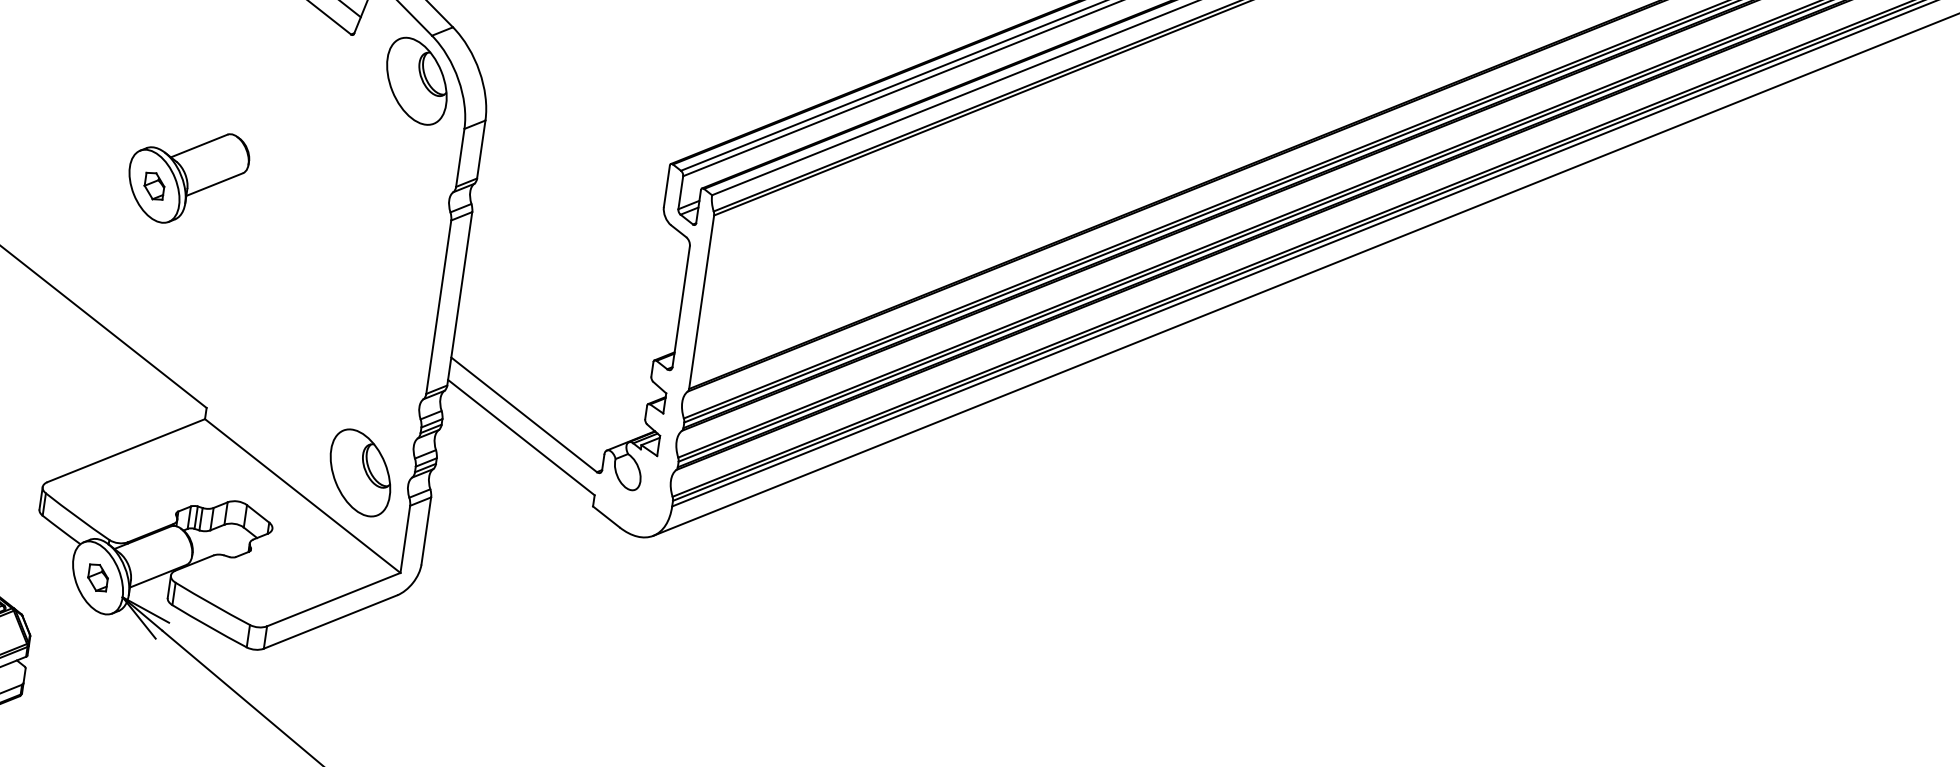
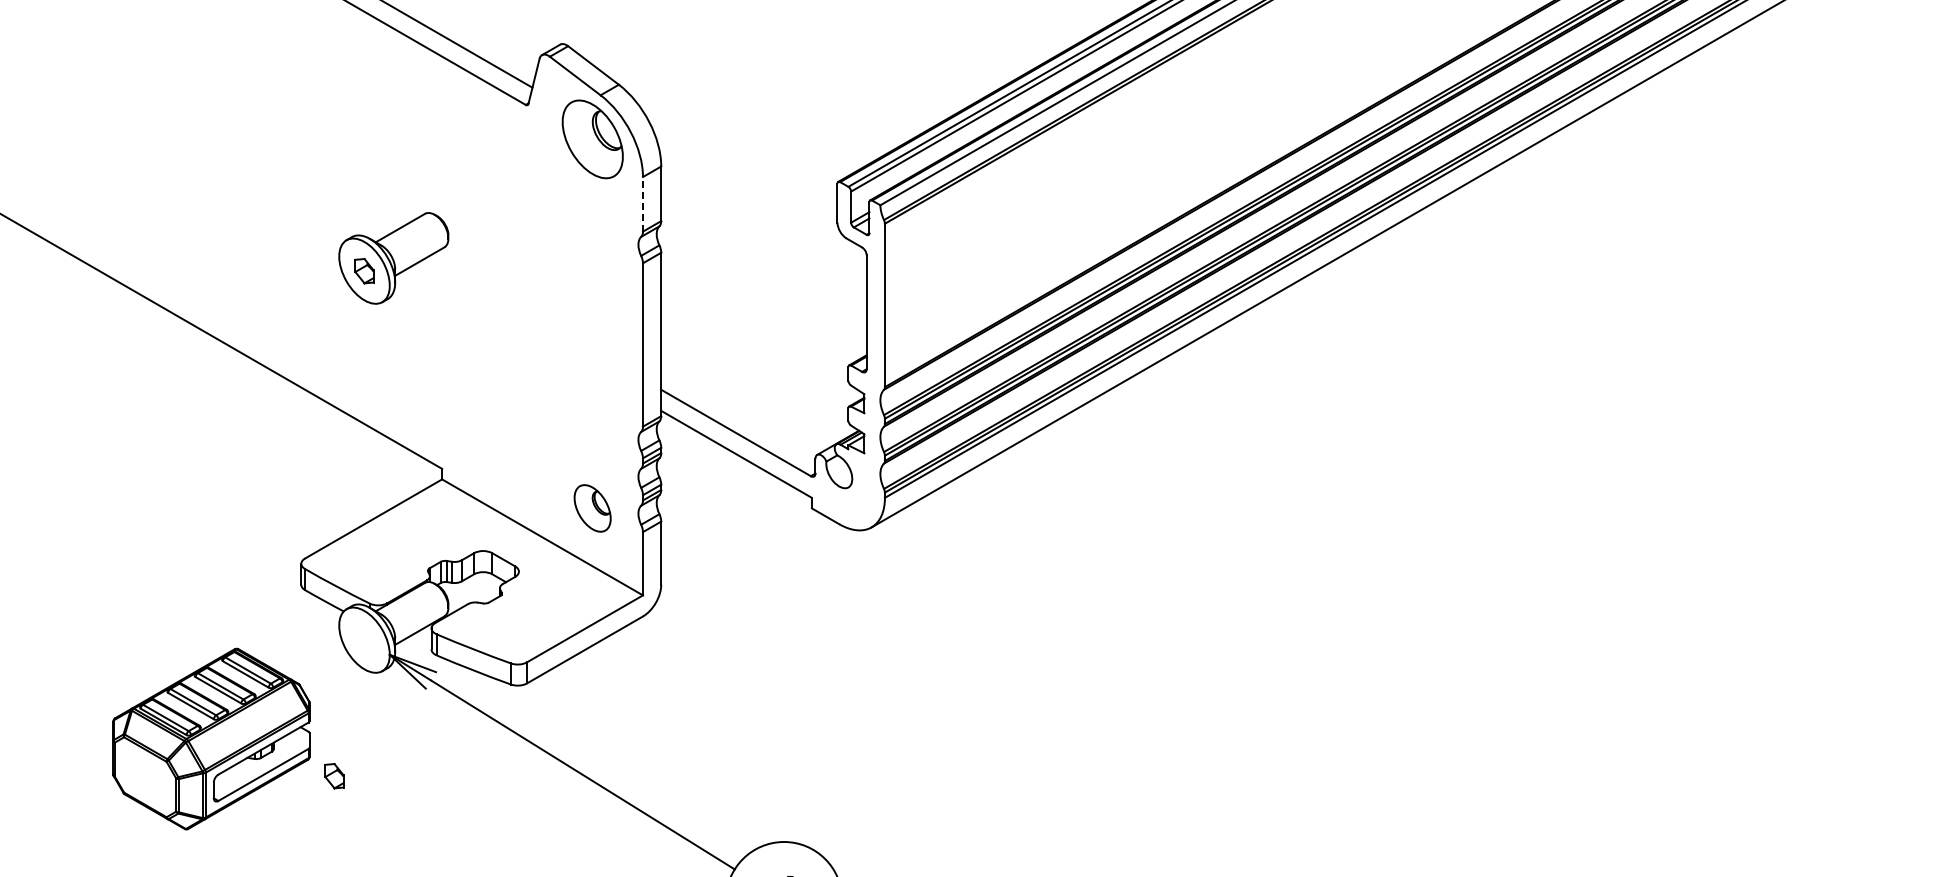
line: (460, 157) -> (643, 203), solid -> dashed
part: (360, 473) -> (592, 508), size x0.6
part: (98, 578) -> (334, 776), moved

